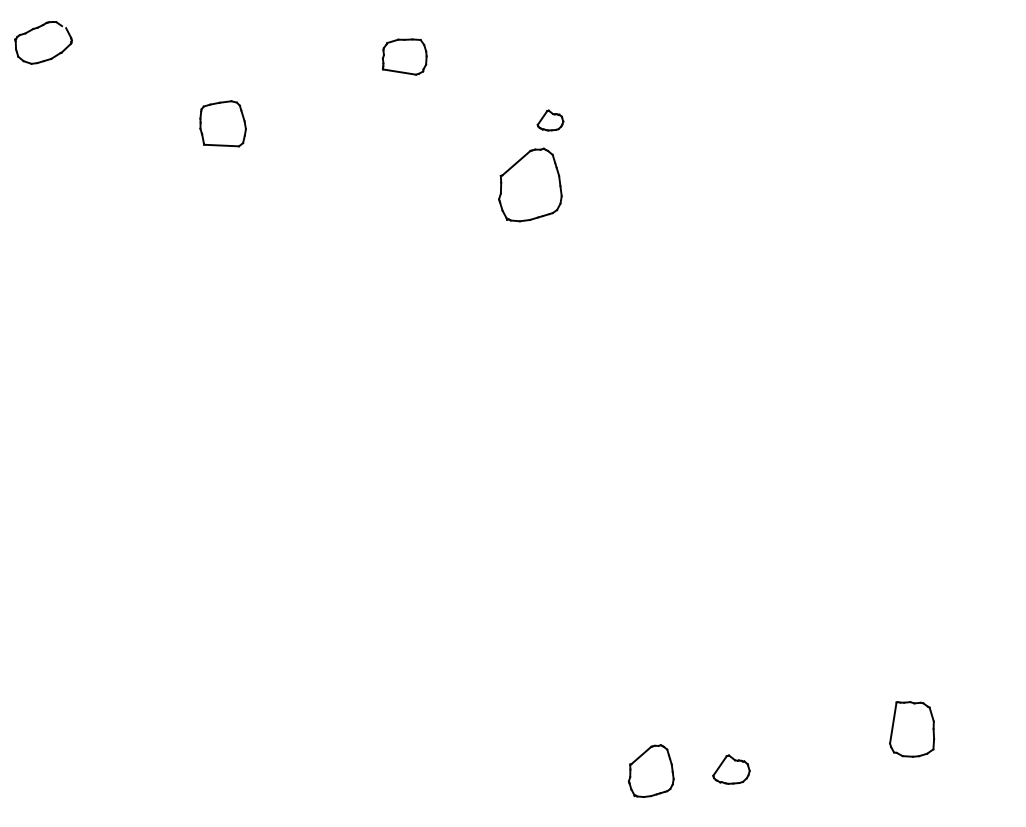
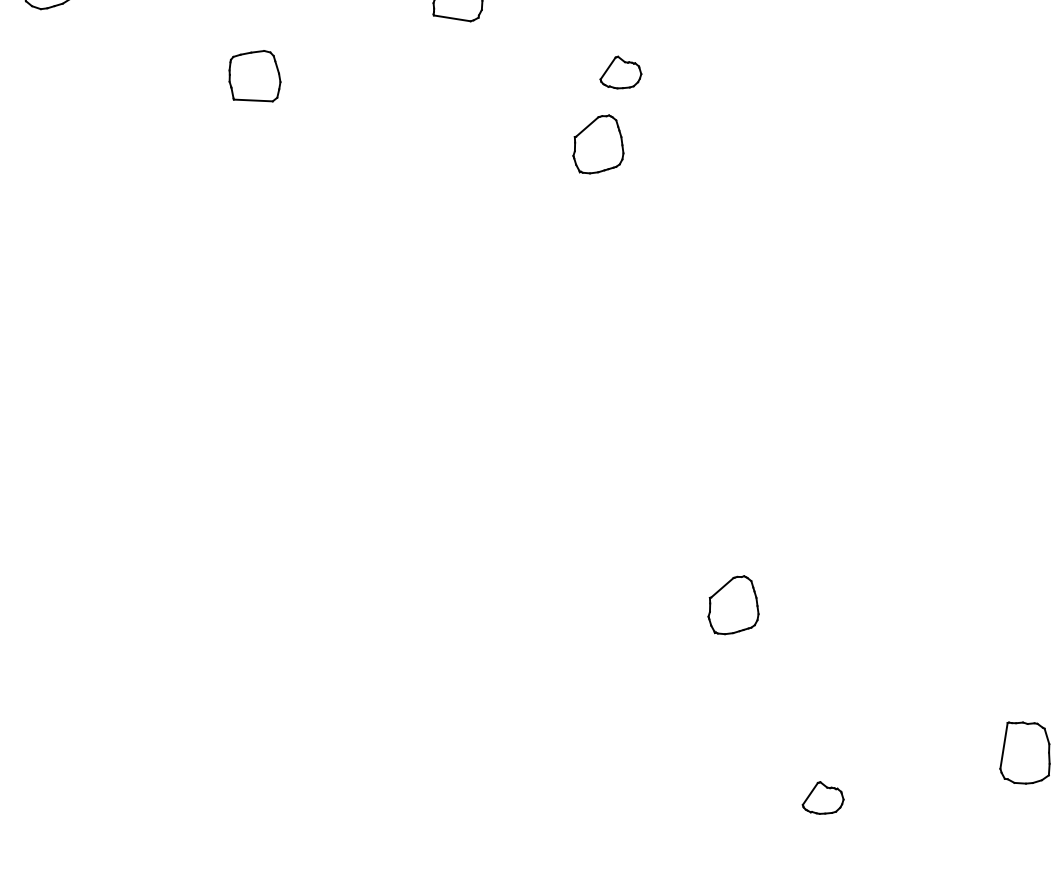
part: (550, 120) -> (620, 72), size x1.43
part: (530, 184) -> (598, 144), size x0.71
part: (650, 770) -> (732, 604), moved

